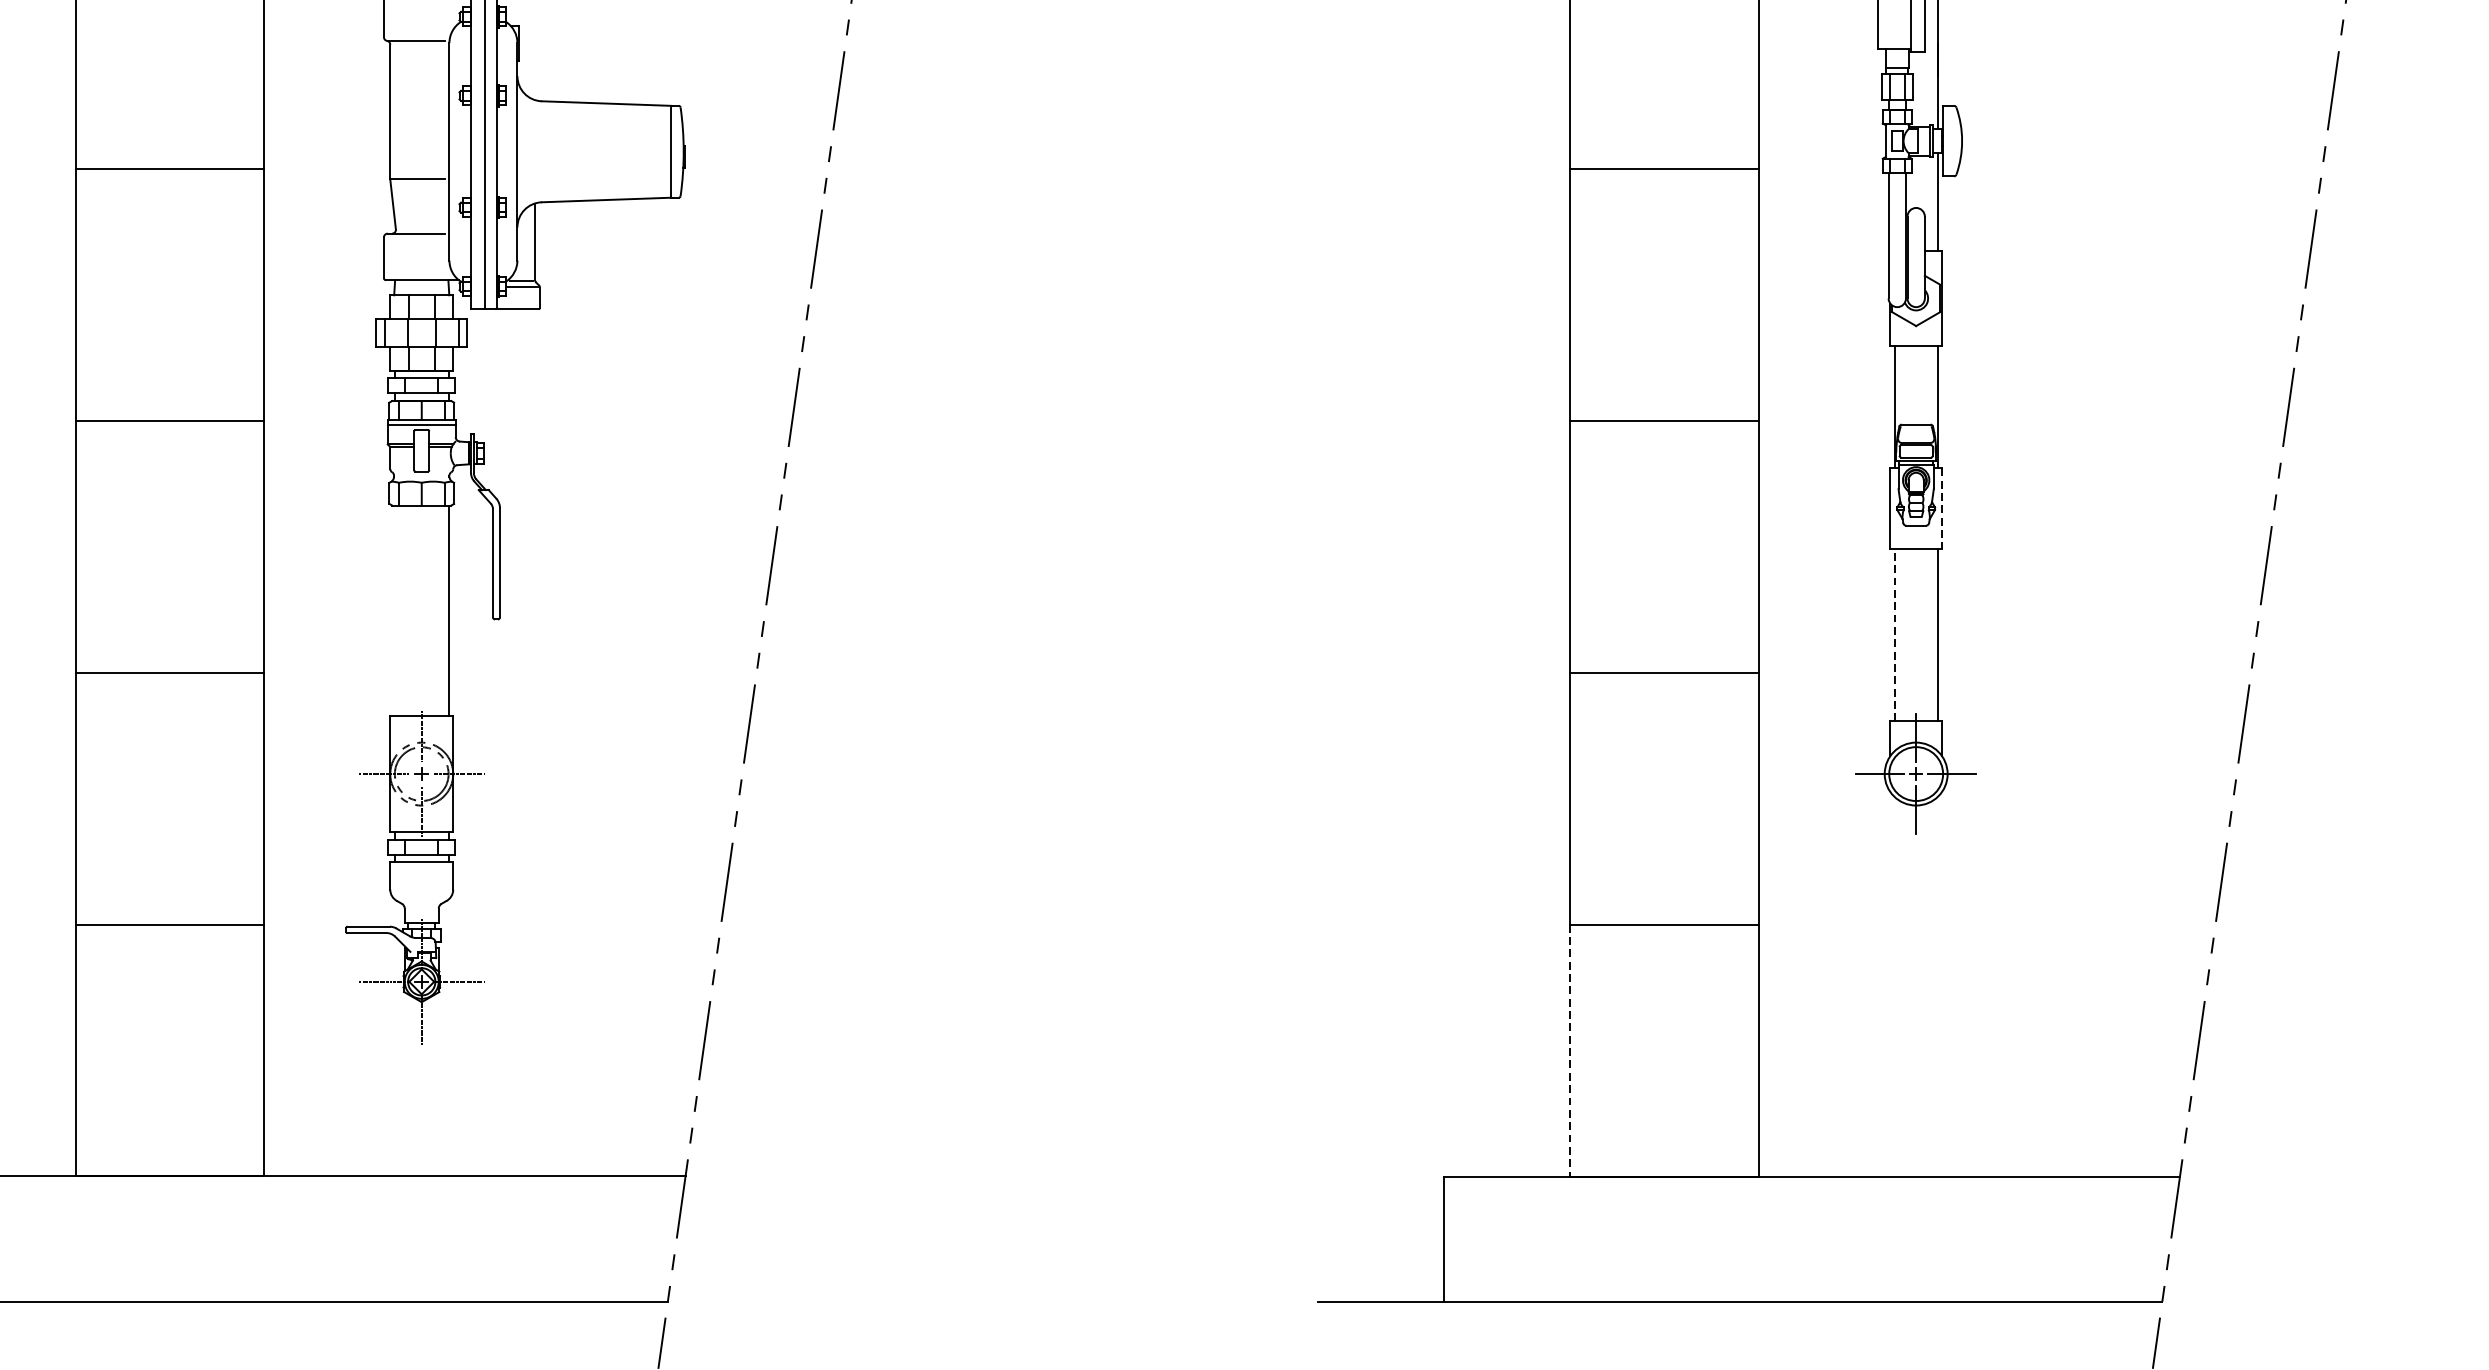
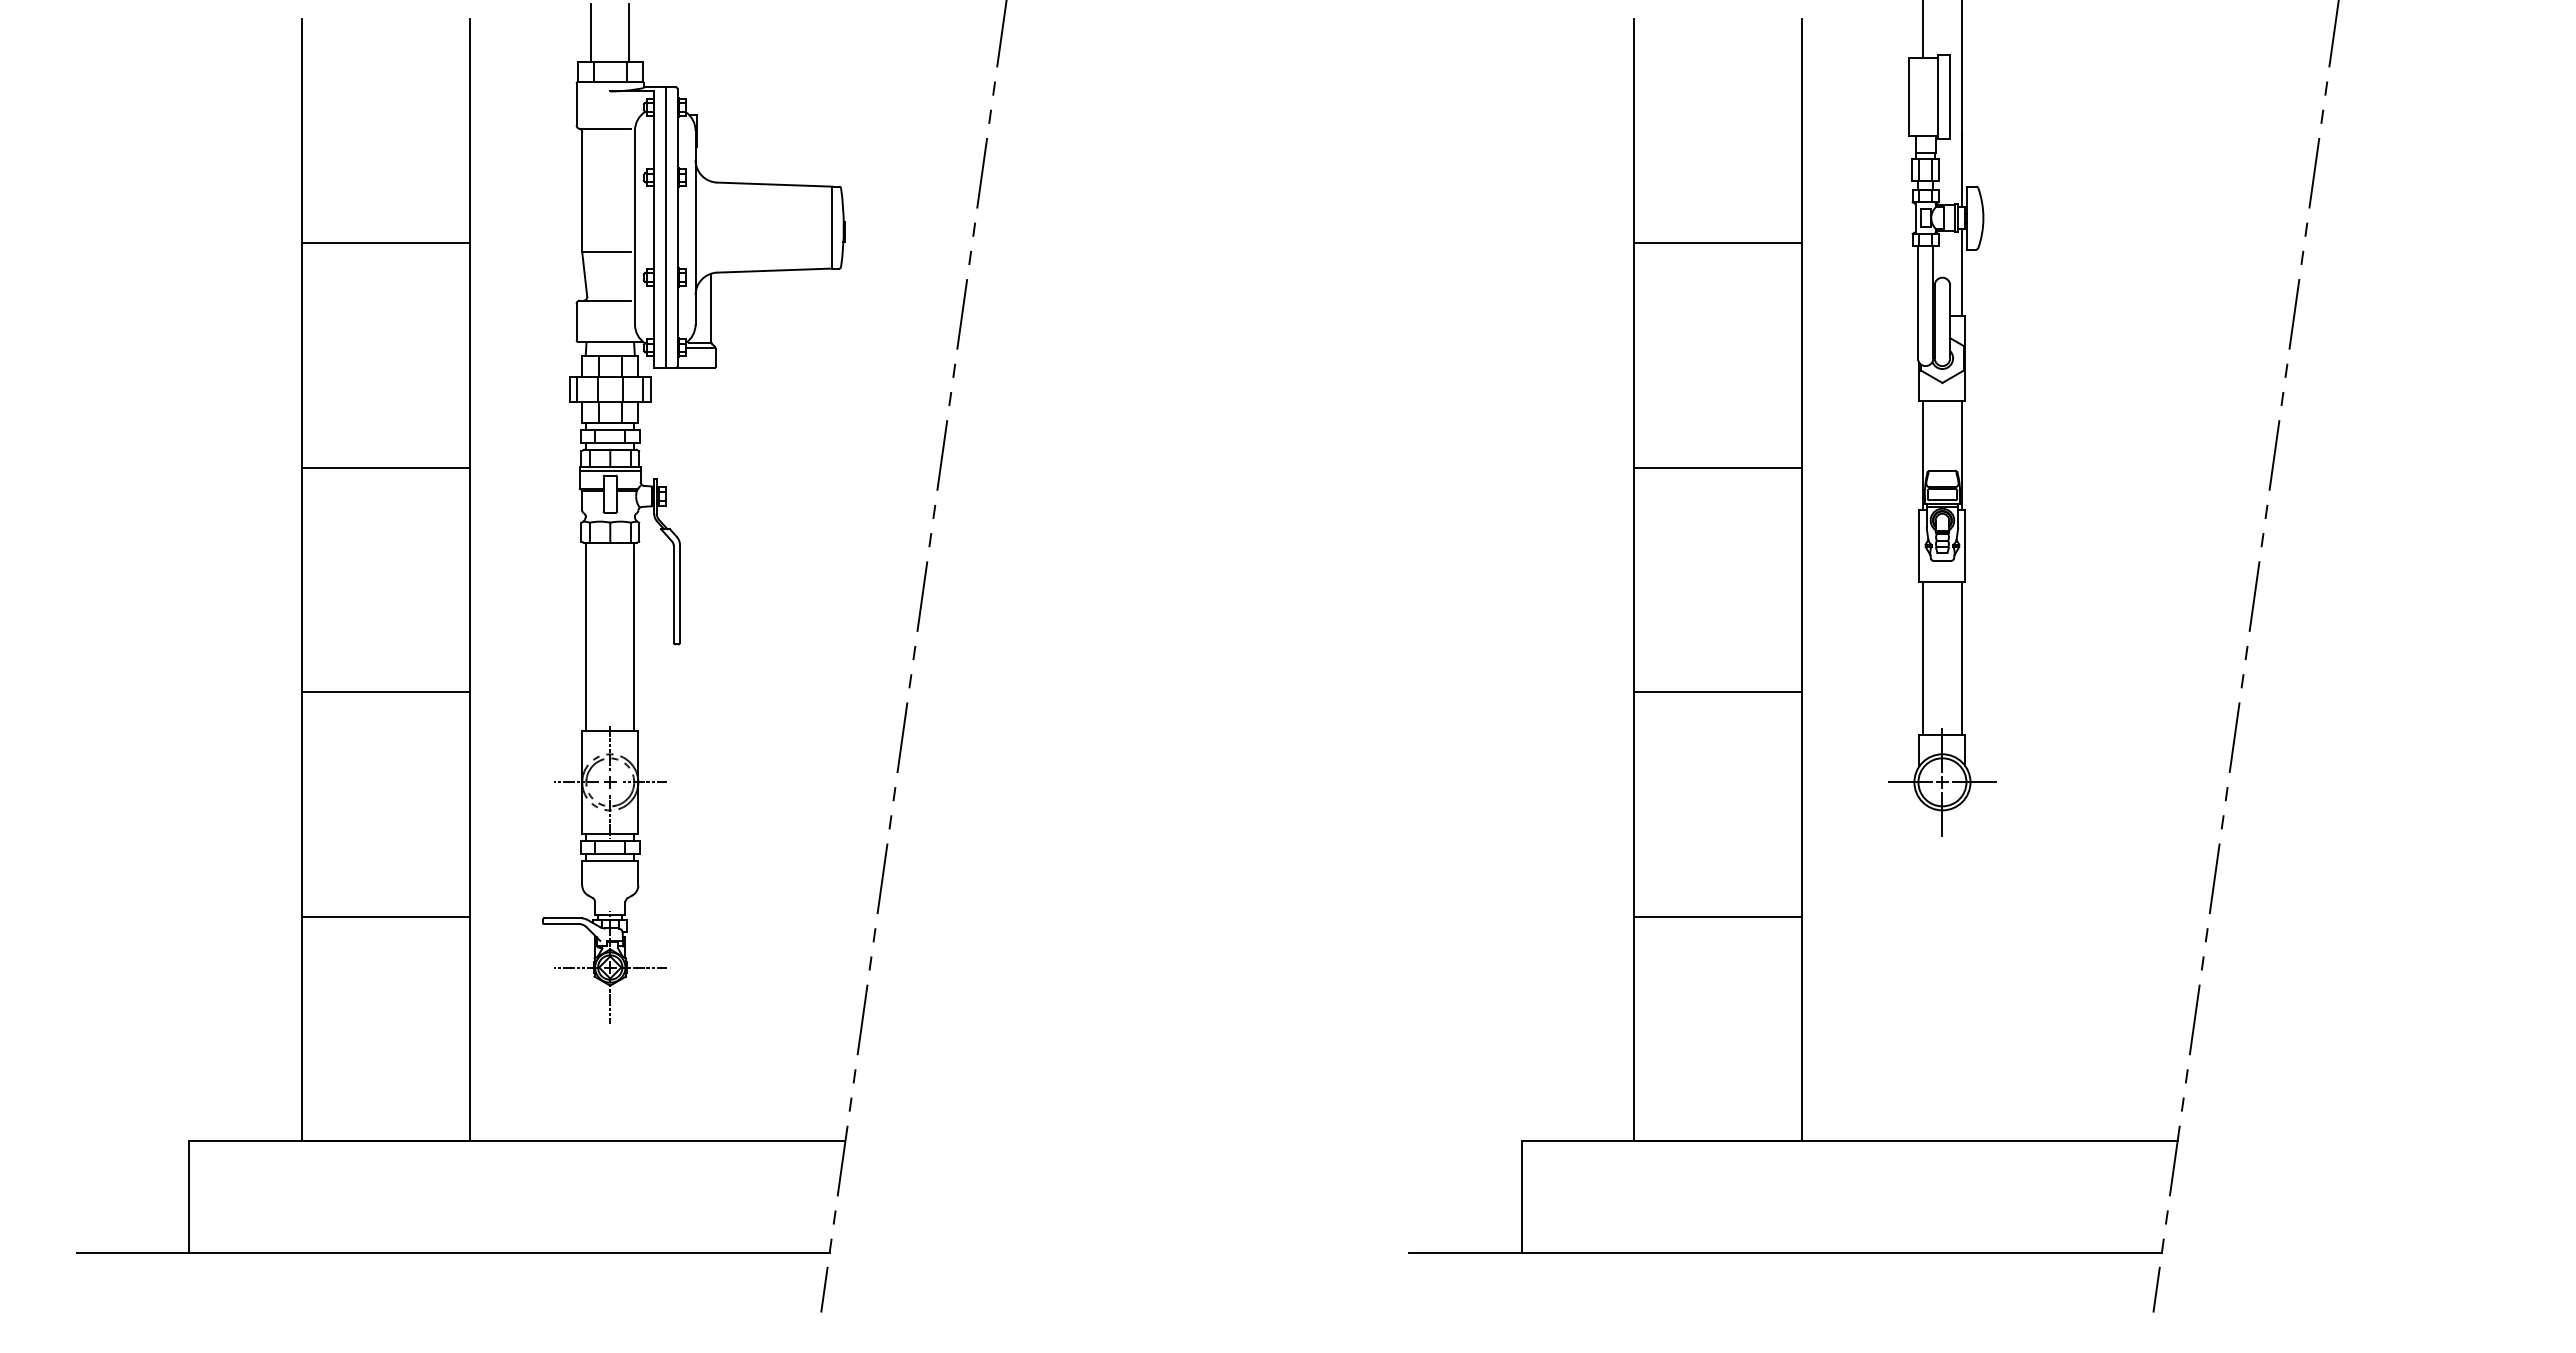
line: (1942, 508) -> (1965, 545), dashed -> solid
line: (395, 610) -> (586, 636), added
line: (1894, 635) -> (1923, 658), dashed -> solid
line: (1569, 1051) -> (1633, 1029), dashed -> solid

